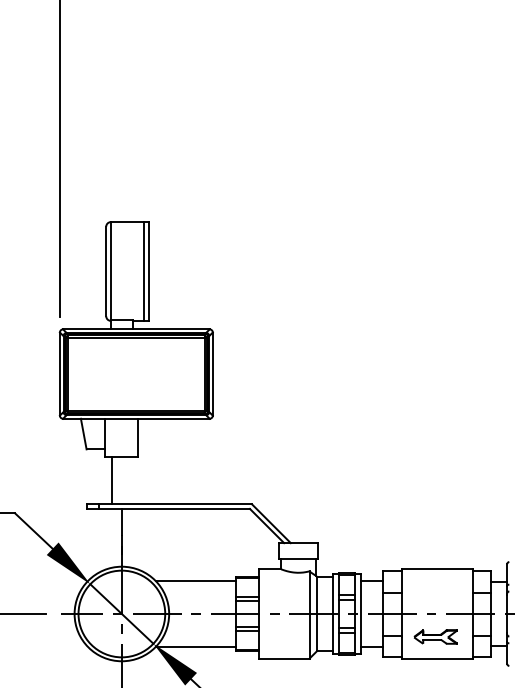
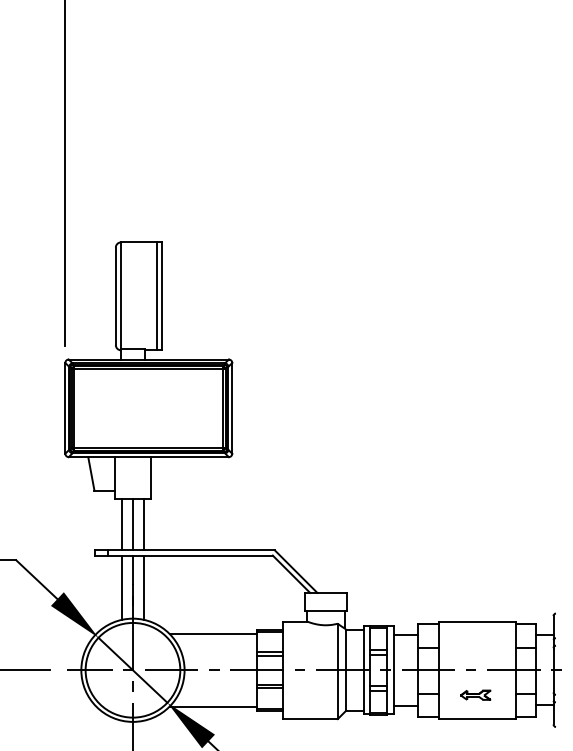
line: (121, 480) -> (132, 524), added
line: (132, 480) -> (144, 524), added
line: (111, 538) -> (121, 587), added
line: (132, 538) -> (144, 587), added
part: (435, 636) -> (475, 694), size x0.62

